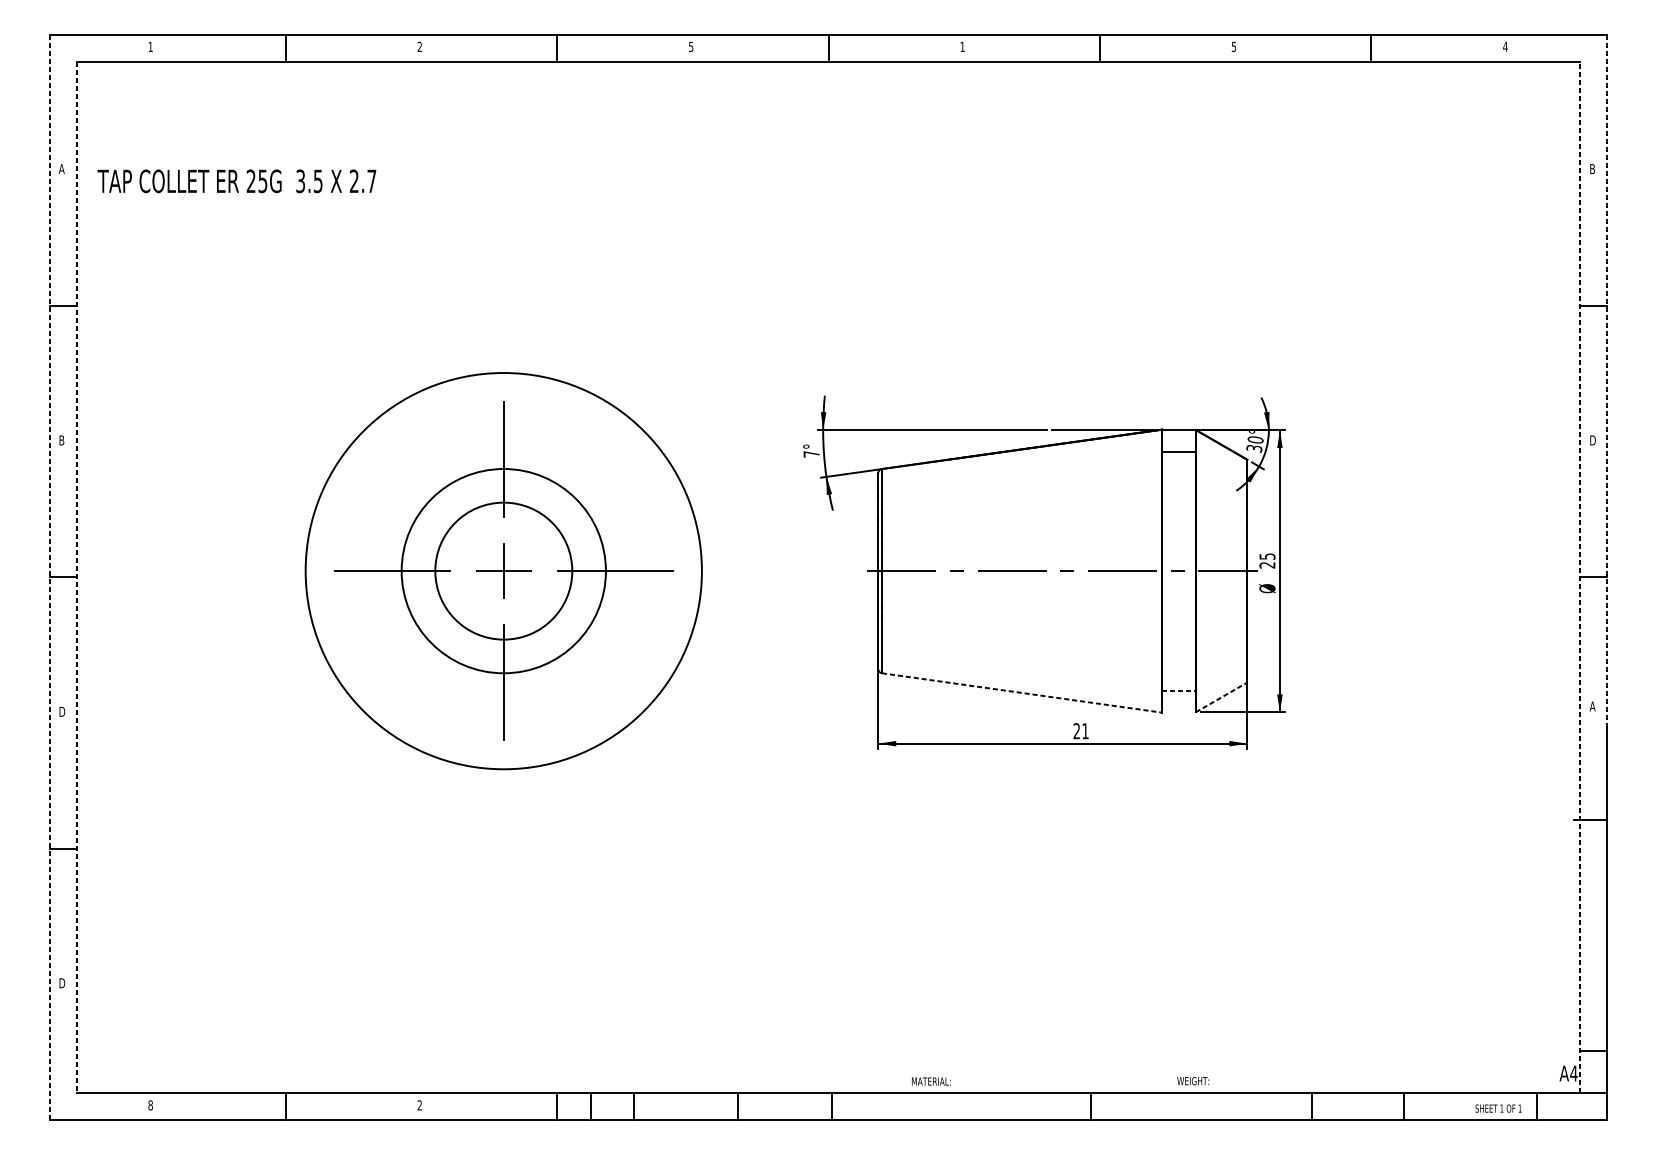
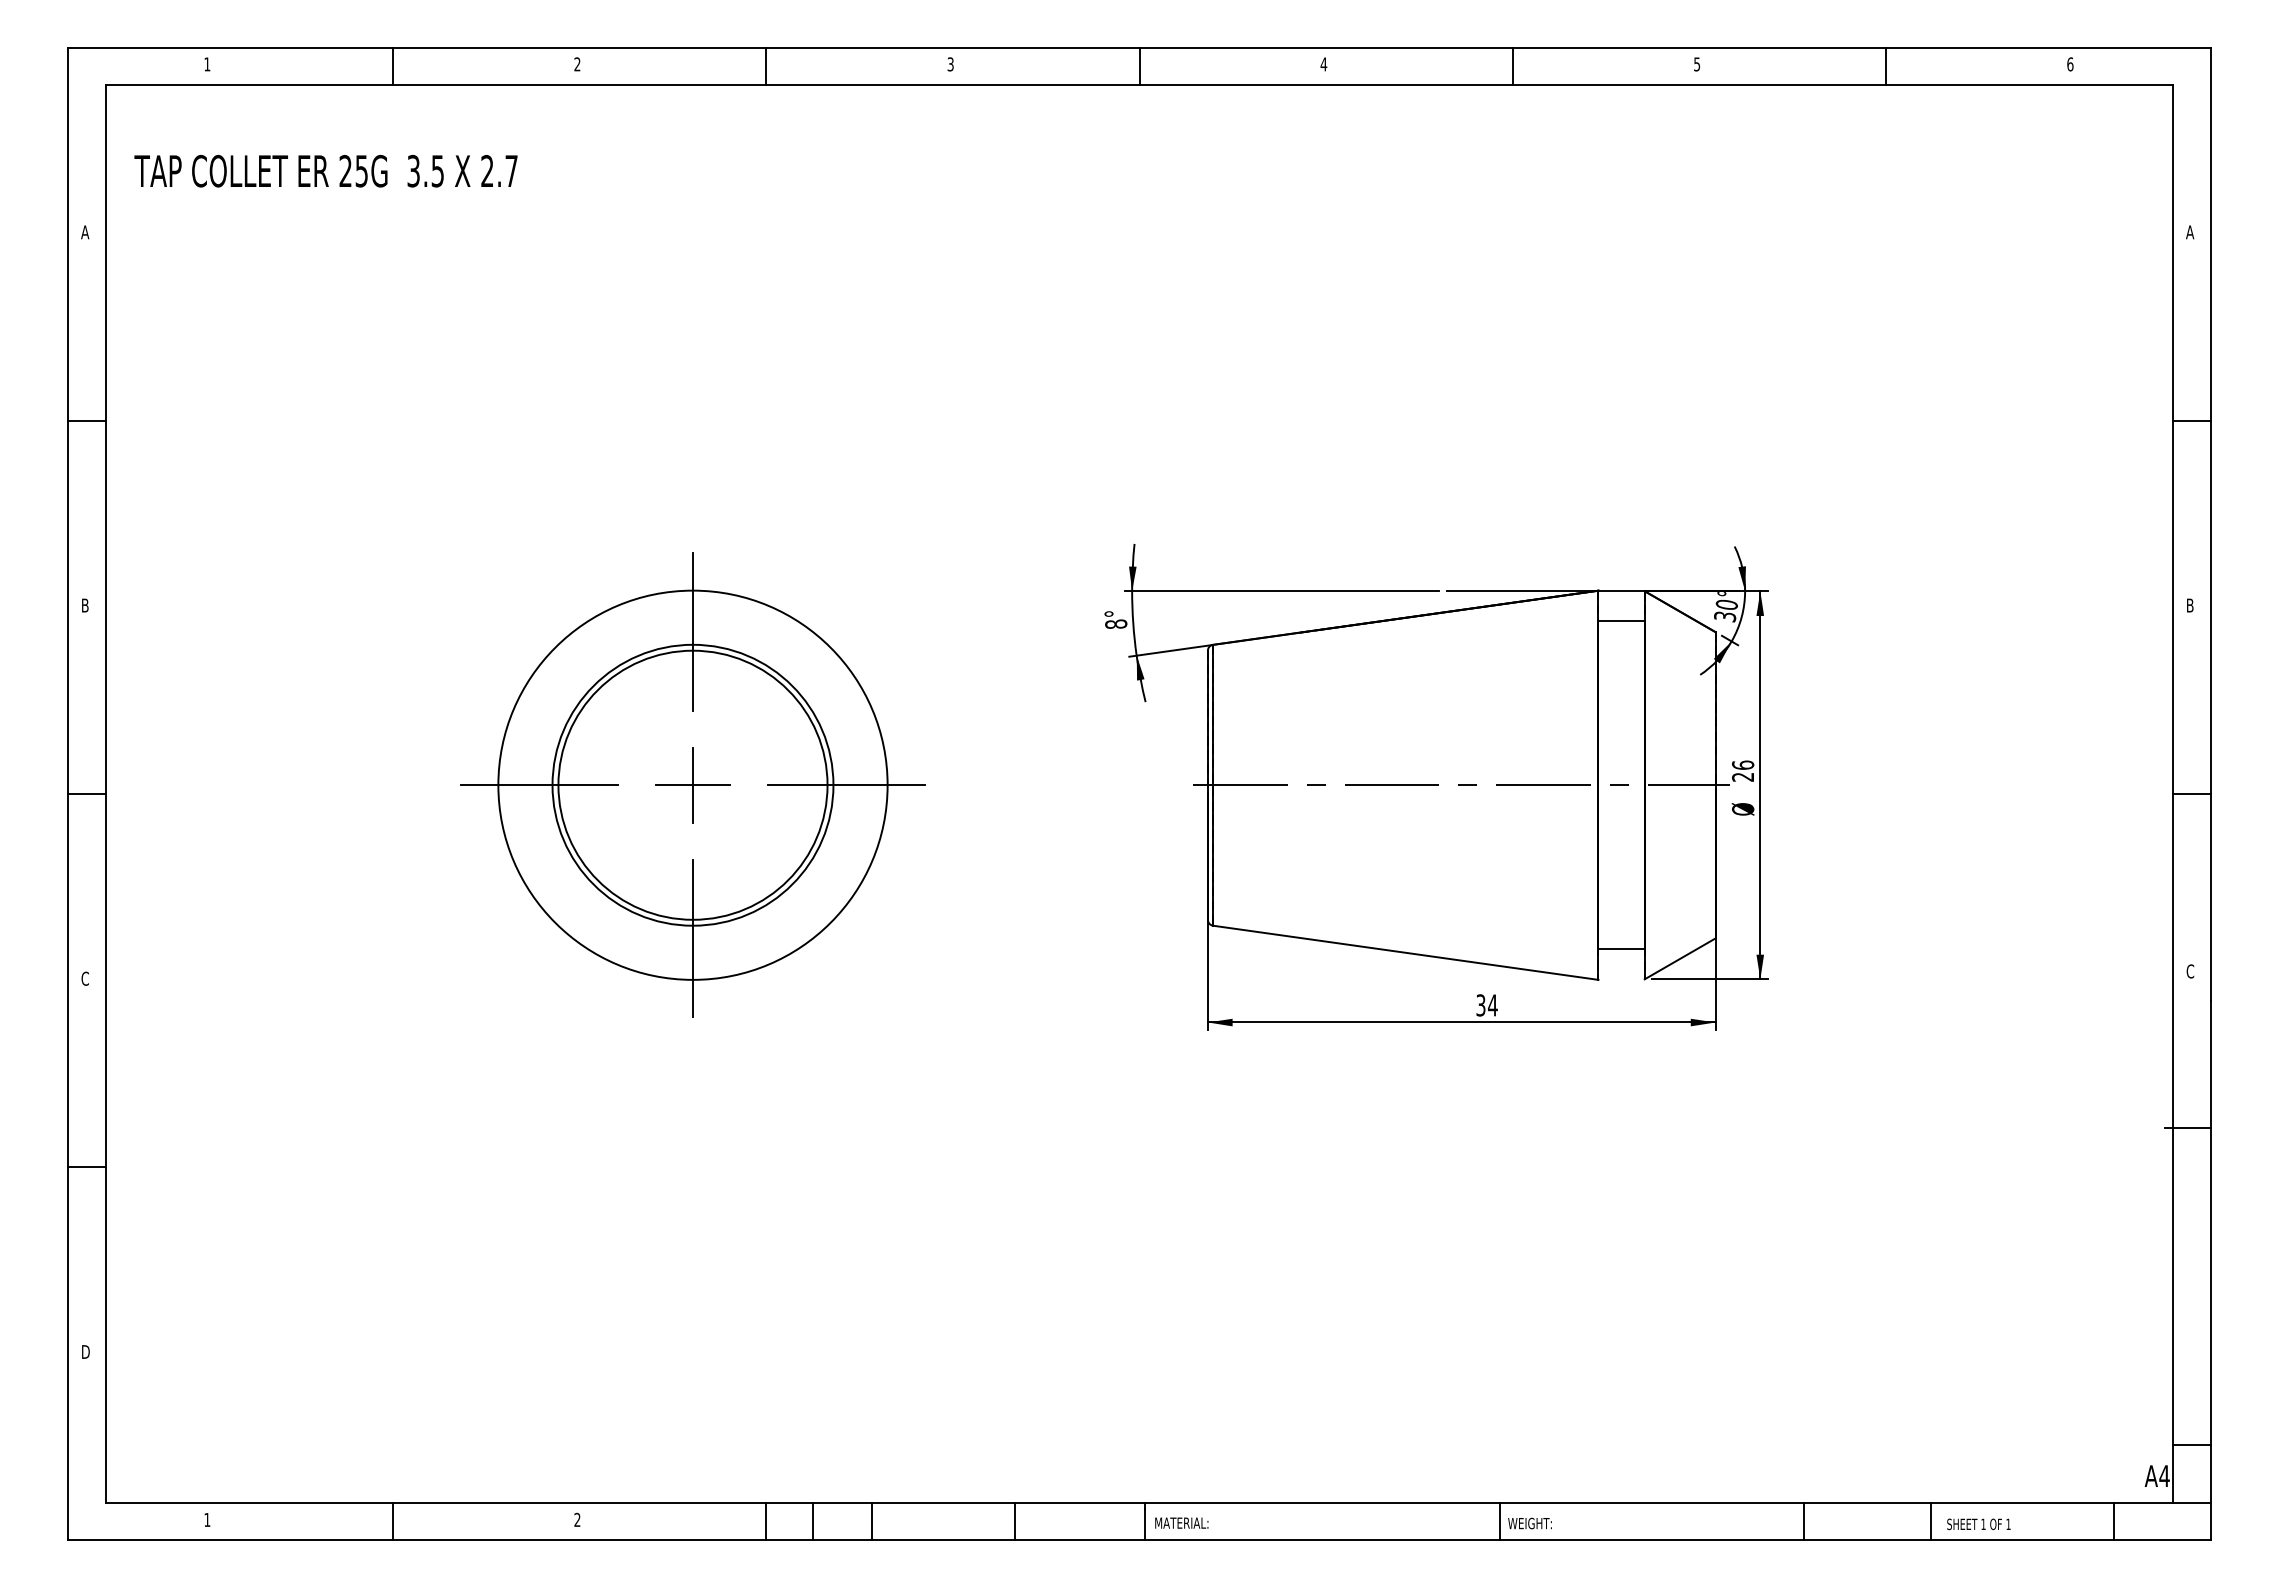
text: (691, 46) -> (950, 63), 5 -> 3
text: (962, 47) -> (1323, 64), 1 -> 4
text: (1505, 47) -> (2070, 64), 4 -> 6
text: (1592, 169) -> (2190, 232), B -> A
text: (236, 180) -> (325, 170), moved
line: (1607, 381) -> (2210, 524), dashed -> solid
text: (1593, 440) -> (2191, 605), D -> B
text: (811, 454) -> (1116, 624), 7° -> 8°
text: (1267, 556) -> (1743, 764), 25 -> 26
circle: (503, 570) -> (692, 784), size x0.71
circle: (503, 570) -> (692, 784), size x1.43
line: (49, 577) -> (68, 794), dashed -> solid
line: (76, 577) -> (105, 794), dashed -> solid
line: (1580, 577) -> (2173, 793), dashed -> solid
line: (1179, 690) -> (1622, 949), dashed -> solid
line: (1021, 692) -> (1405, 952), dashed -> solid
line: (1221, 697) -> (1680, 958), dashed -> solid
text: (1592, 706) -> (2190, 971), A -> C
text: (62, 711) -> (85, 978), D -> C
text: (1080, 731) -> (1486, 1005), 21 -> 34
text: (931, 1081) -> (1181, 1522), moved
text: (1192, 1081) -> (1529, 1523), moved
text: (150, 1105) -> (207, 1519), 8 -> 1
text: (1498, 1108) -> (1978, 1524), moved

